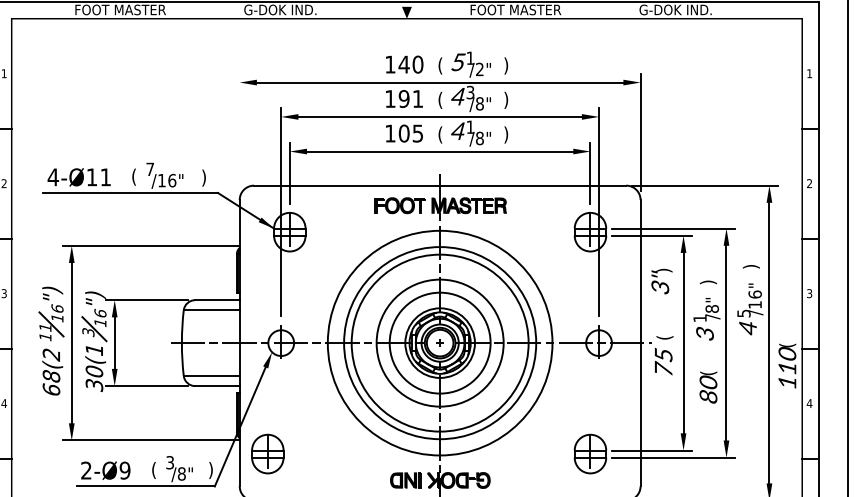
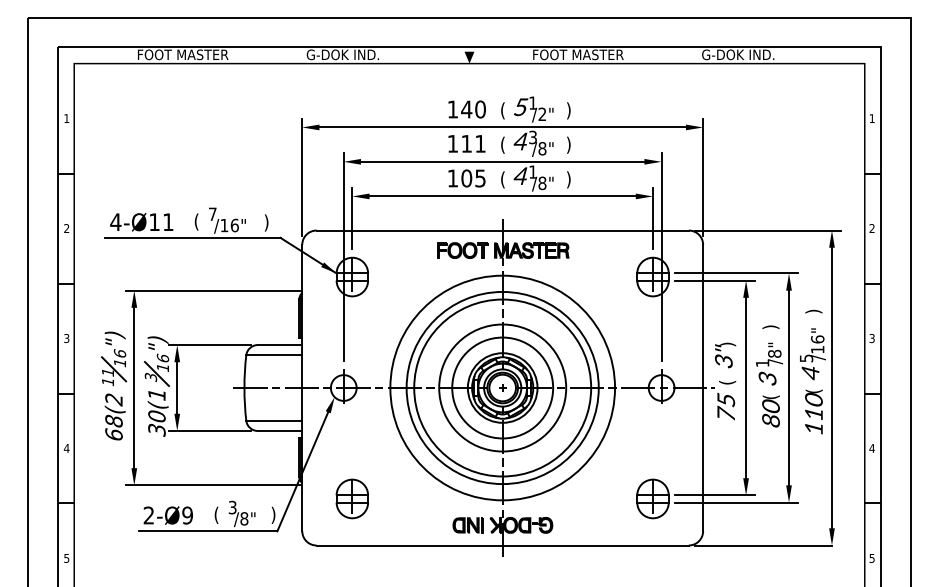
text: (403, 98) -> (466, 143), 191 -> 111
line: (239, 132) -> (302, 177), added
text: (661, 281) -> (725, 355), moved
text: (786, 365) -> (813, 411), moved
text: (707, 387) -> (770, 411), moved
part: (266, 453) -> (351, 498), moved

